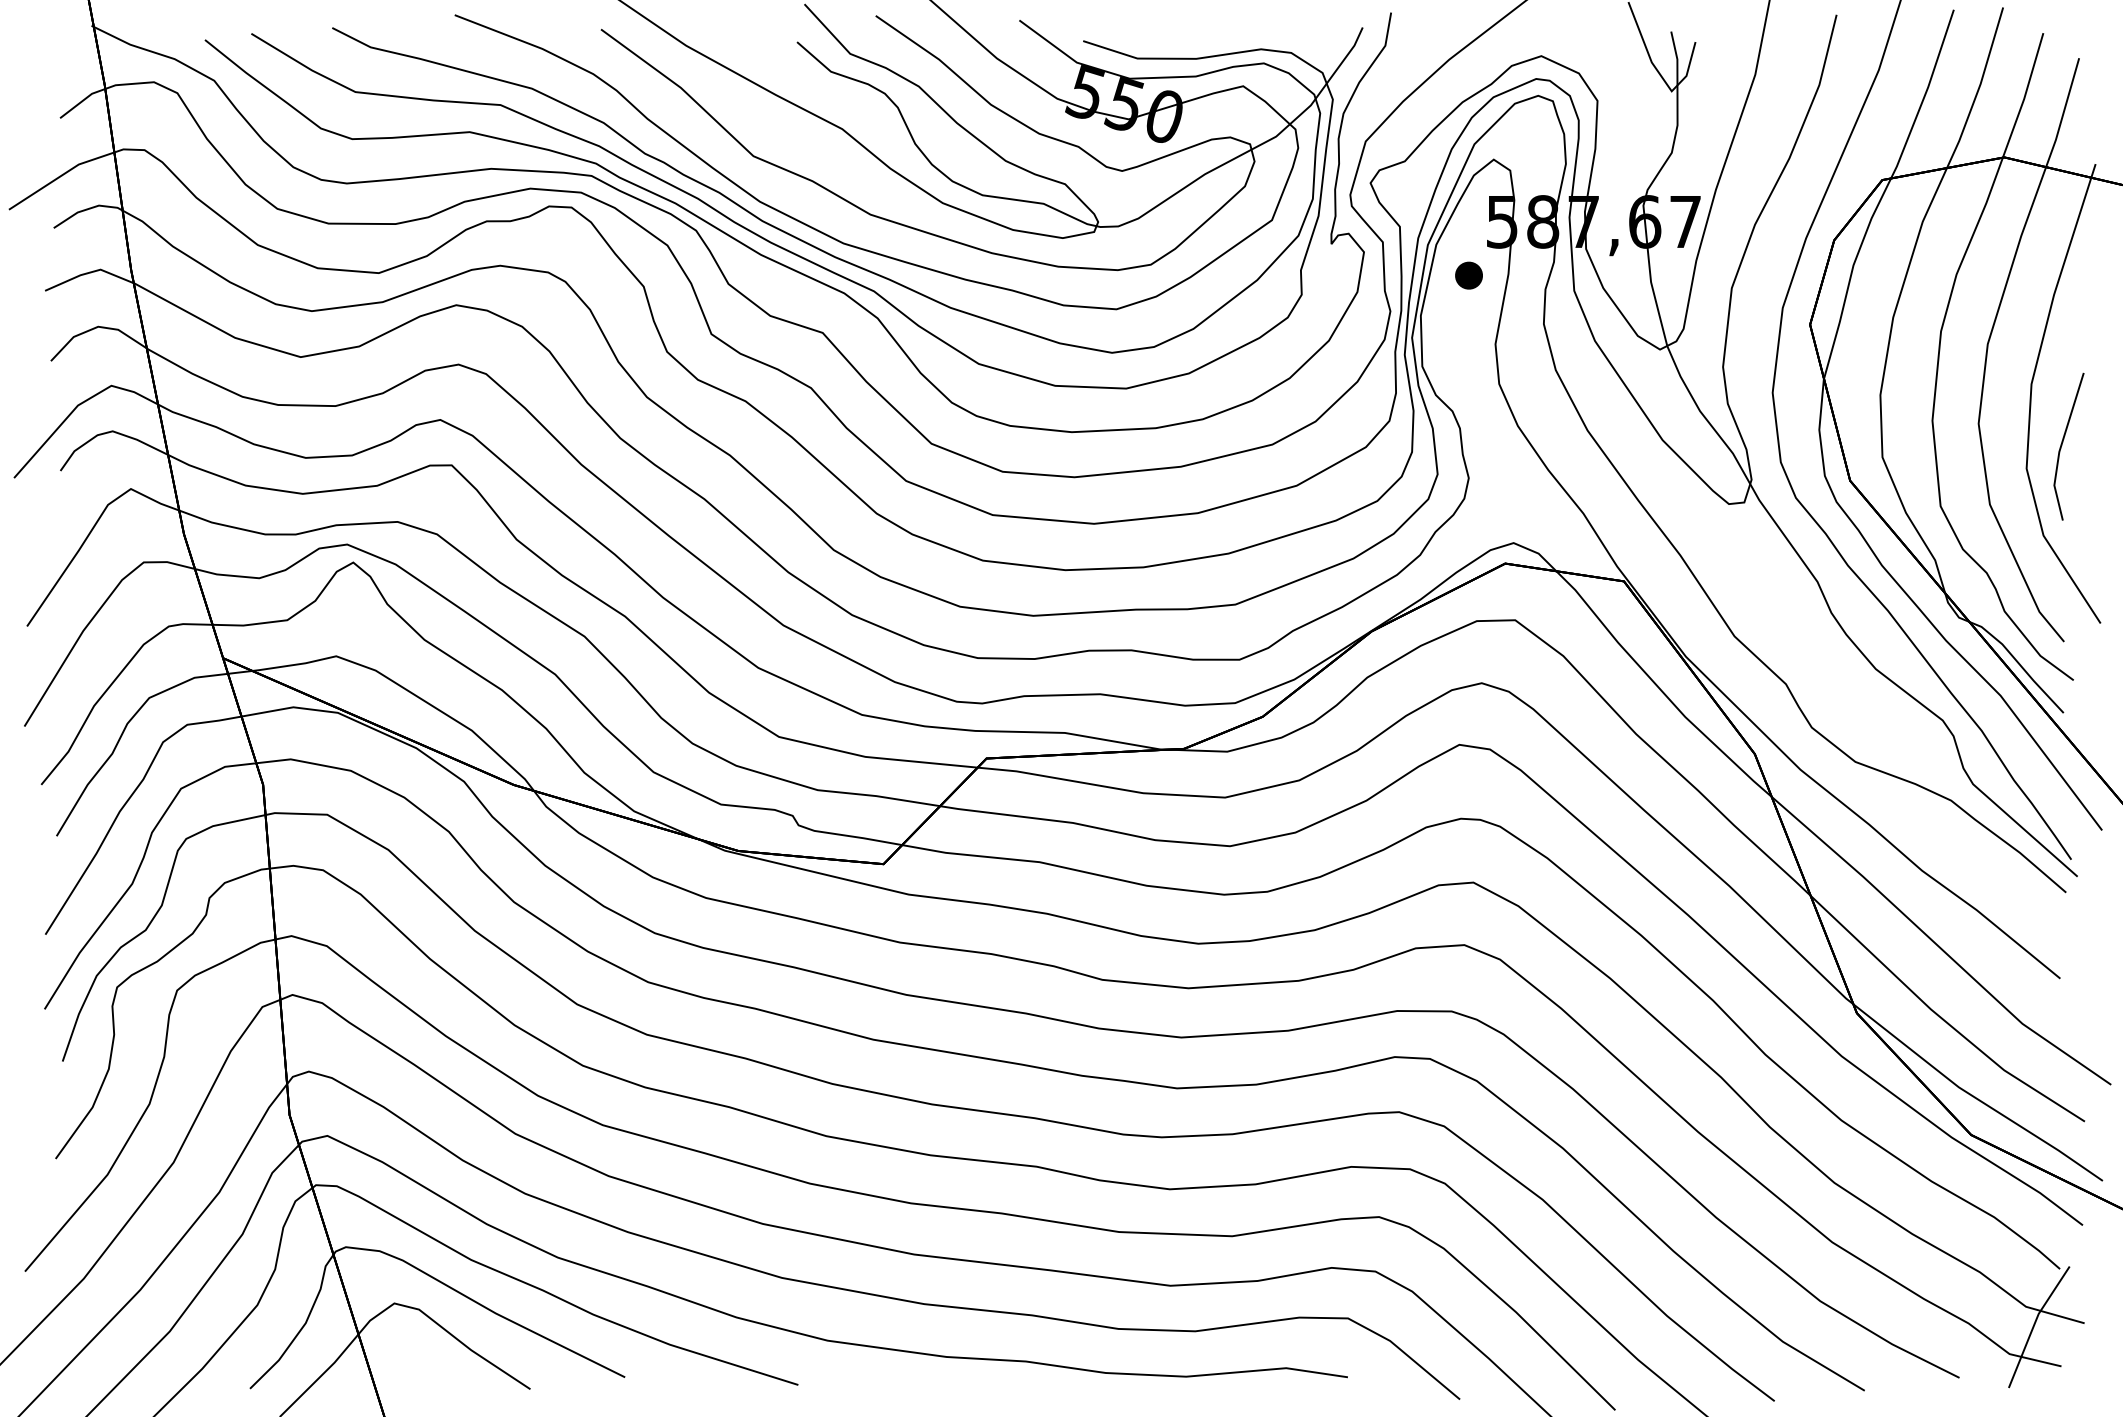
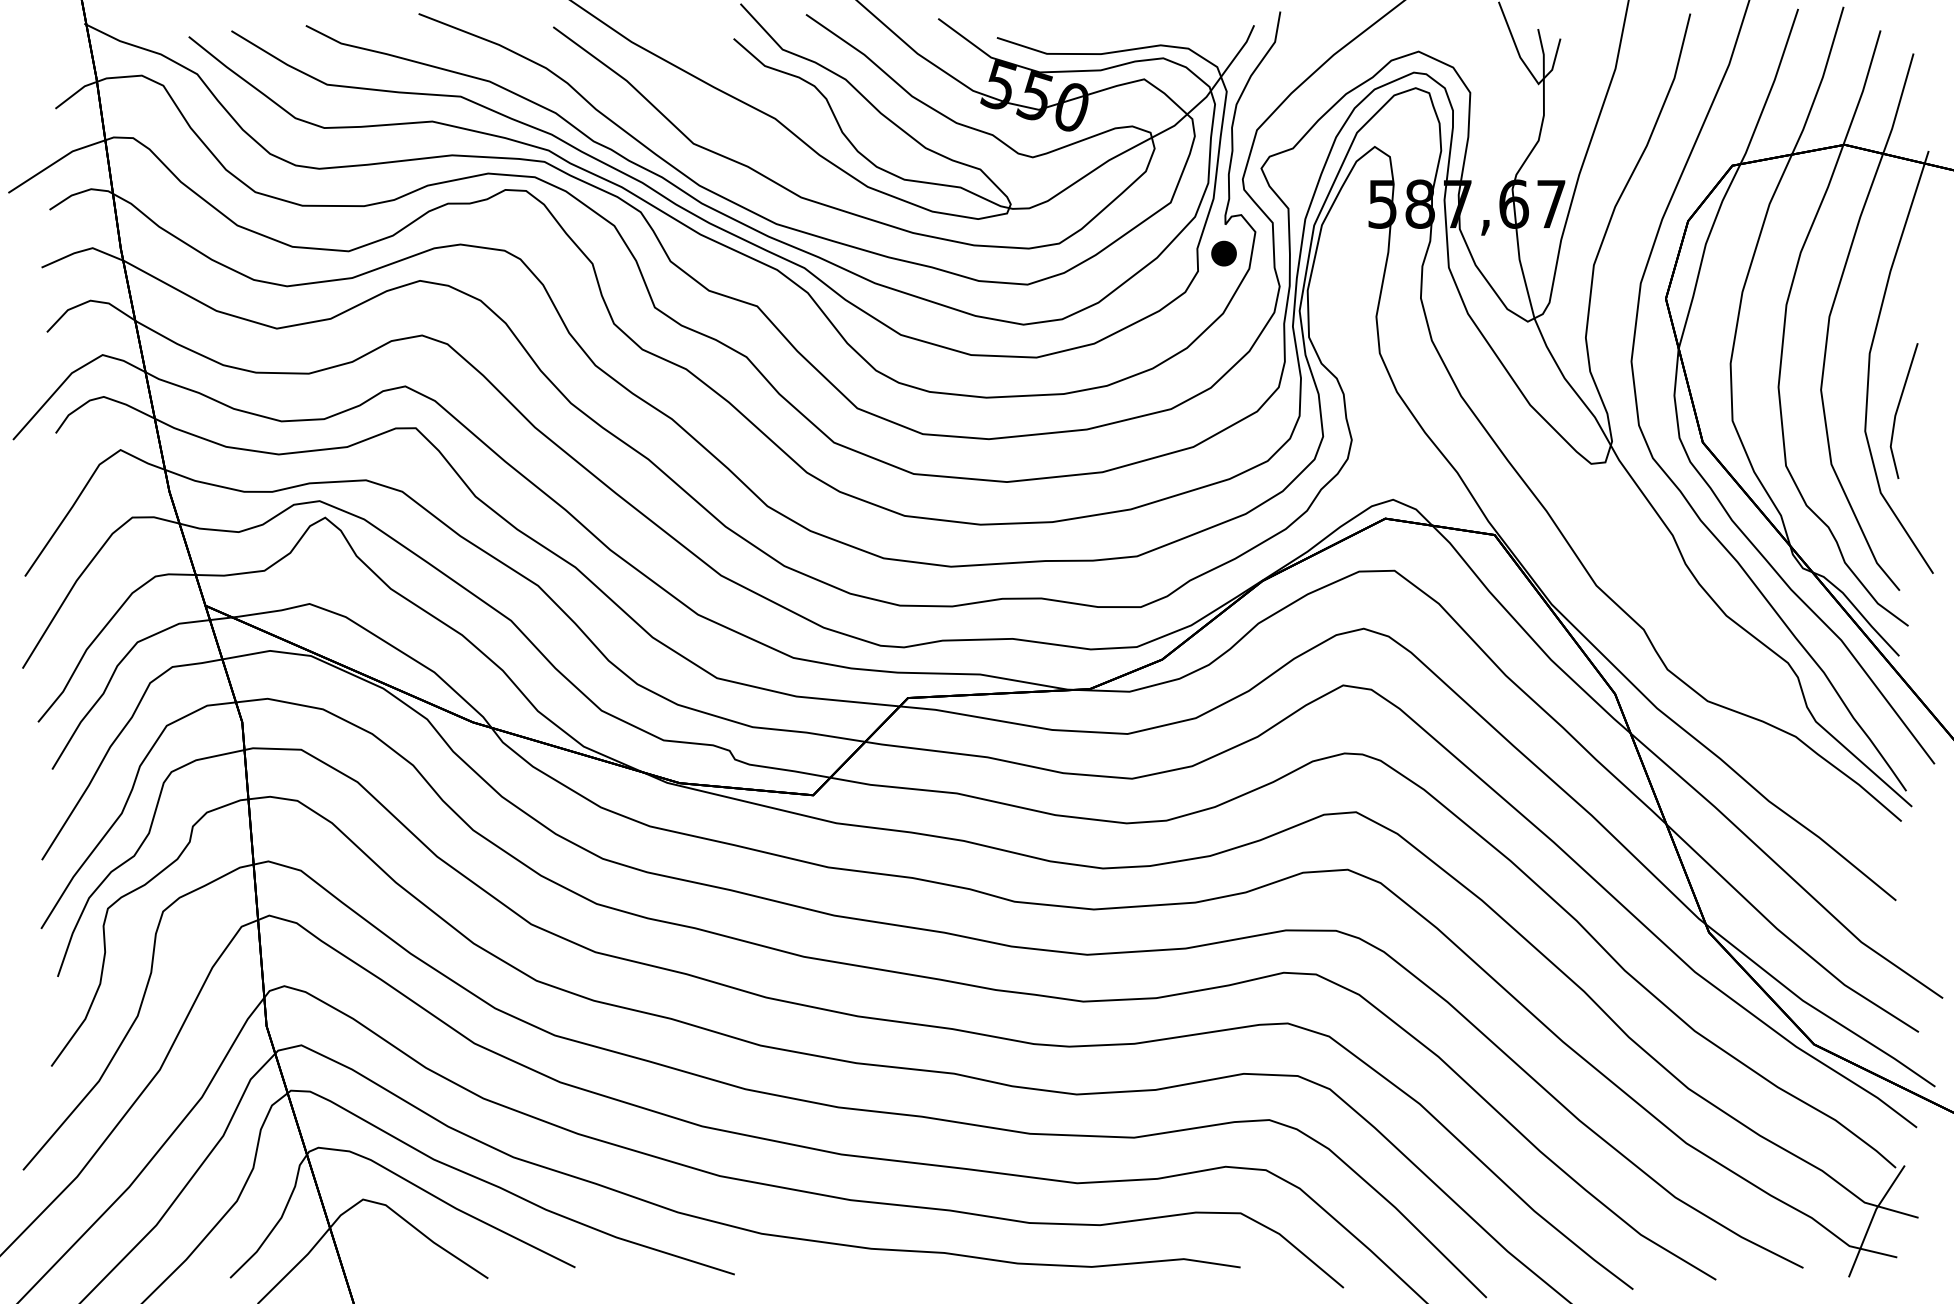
part: (1468, 275) -> (1223, 253), moved

